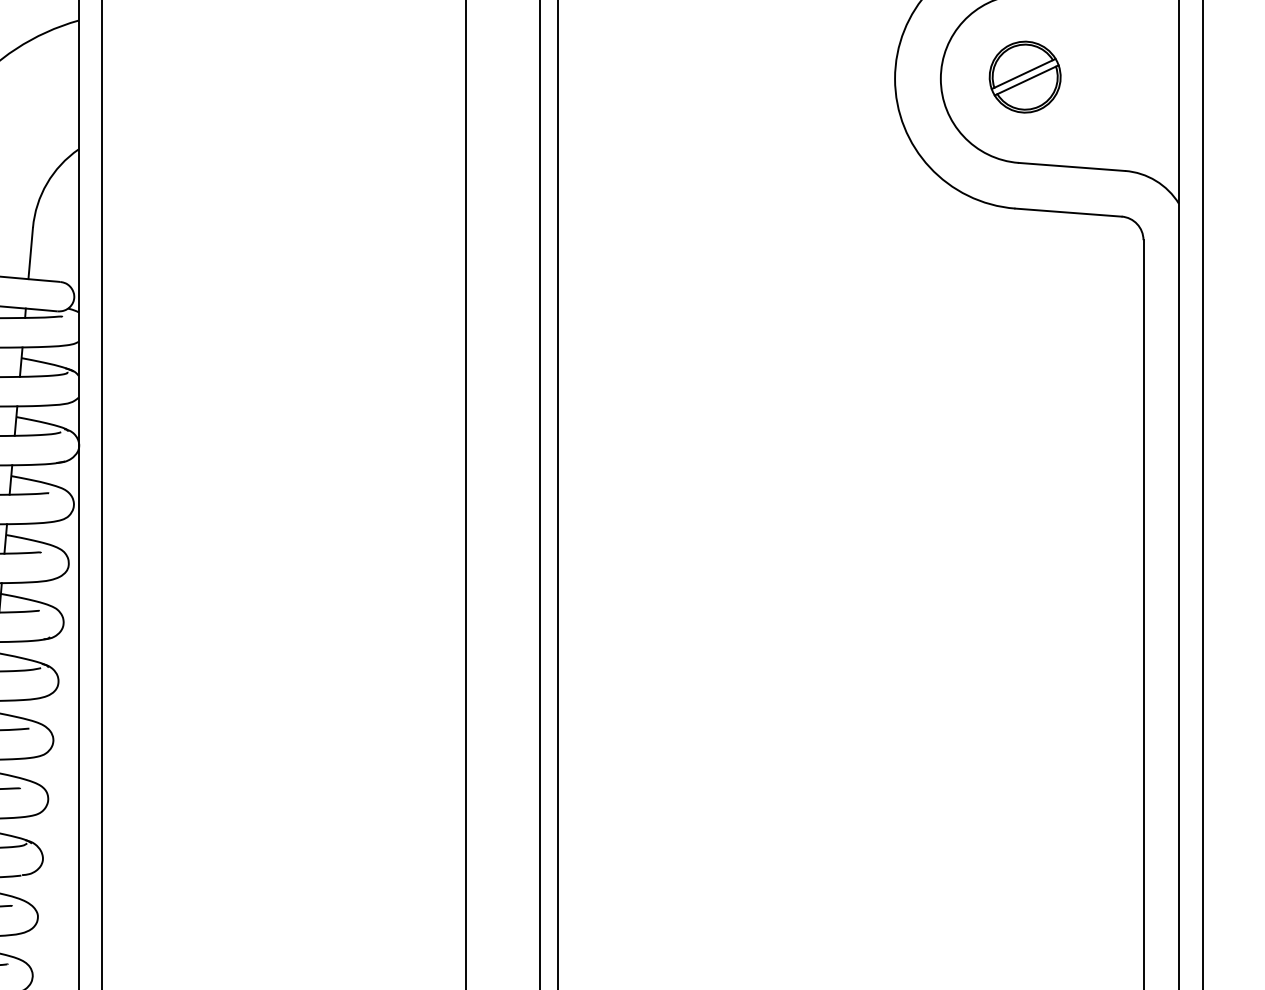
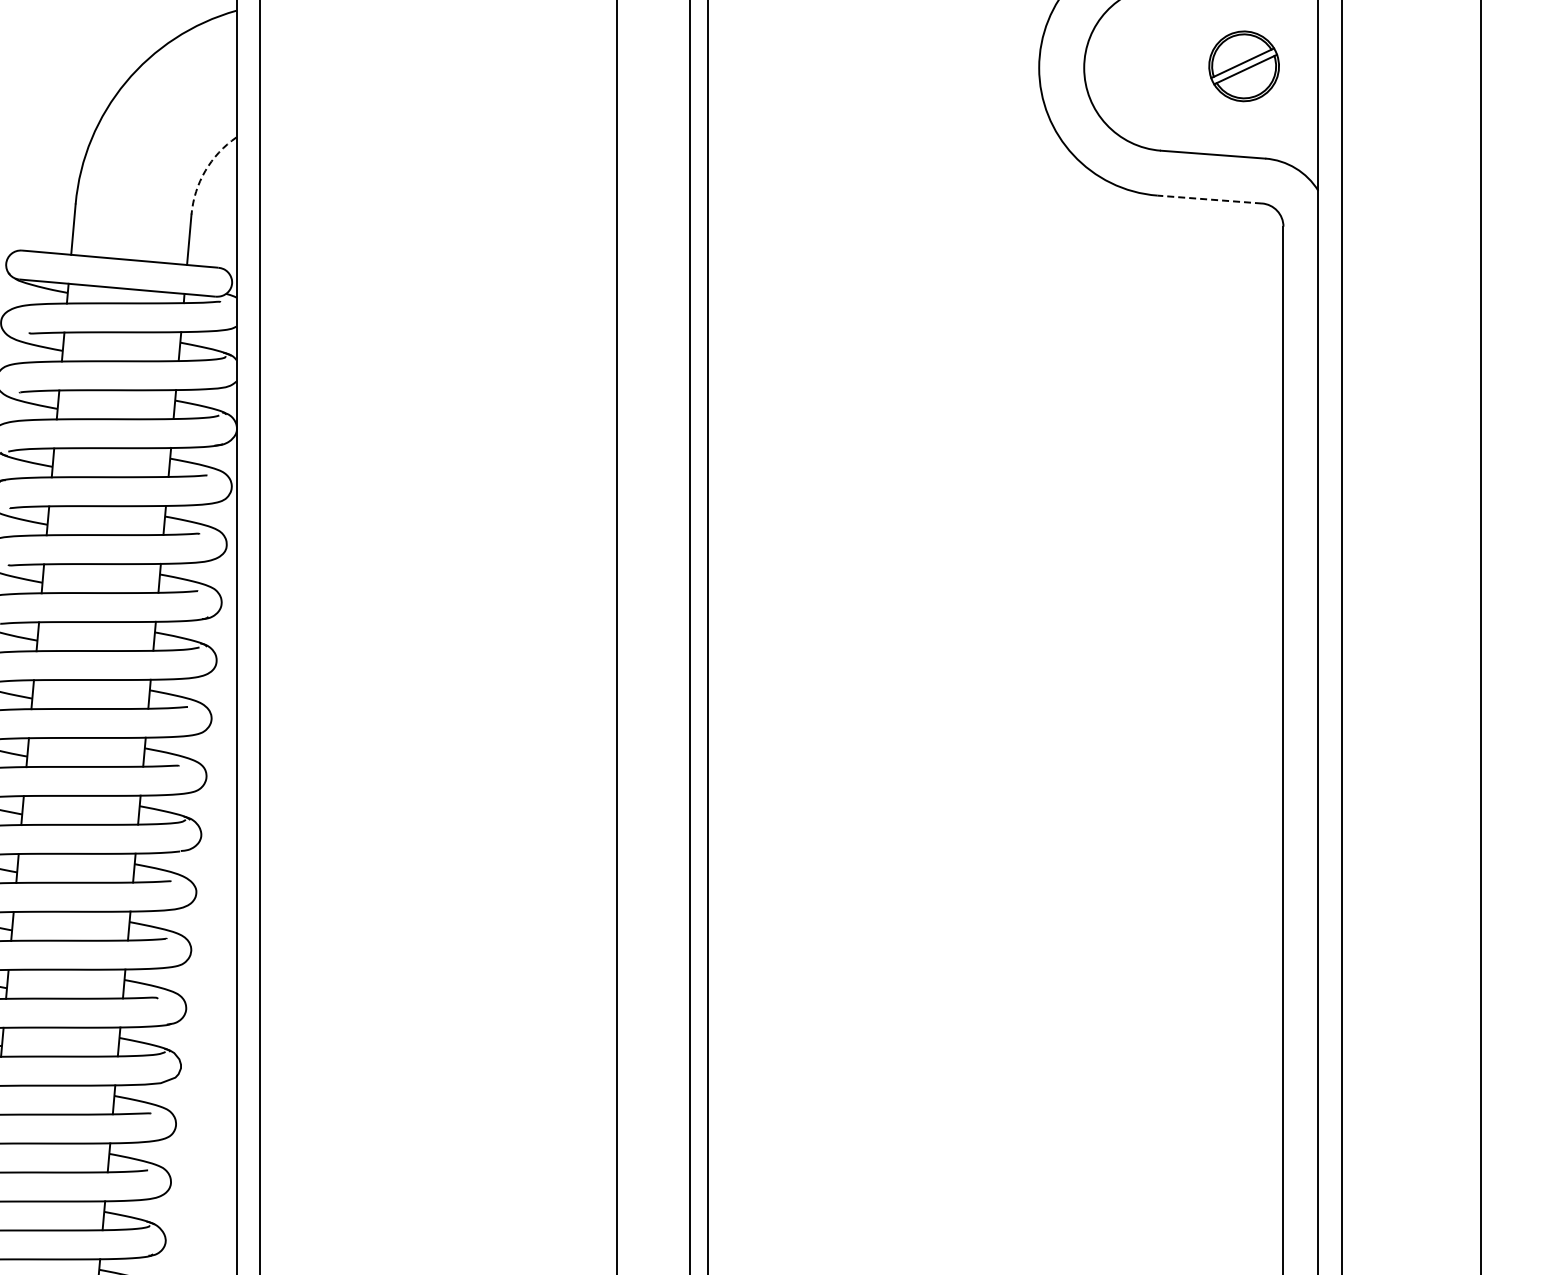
part: (1024, 77) -> (1243, 66), moved
arc: (47, 183) -> (205, 170), solid -> dashed
line: (1068, 212) -> (1209, 199), solid -> dashed

